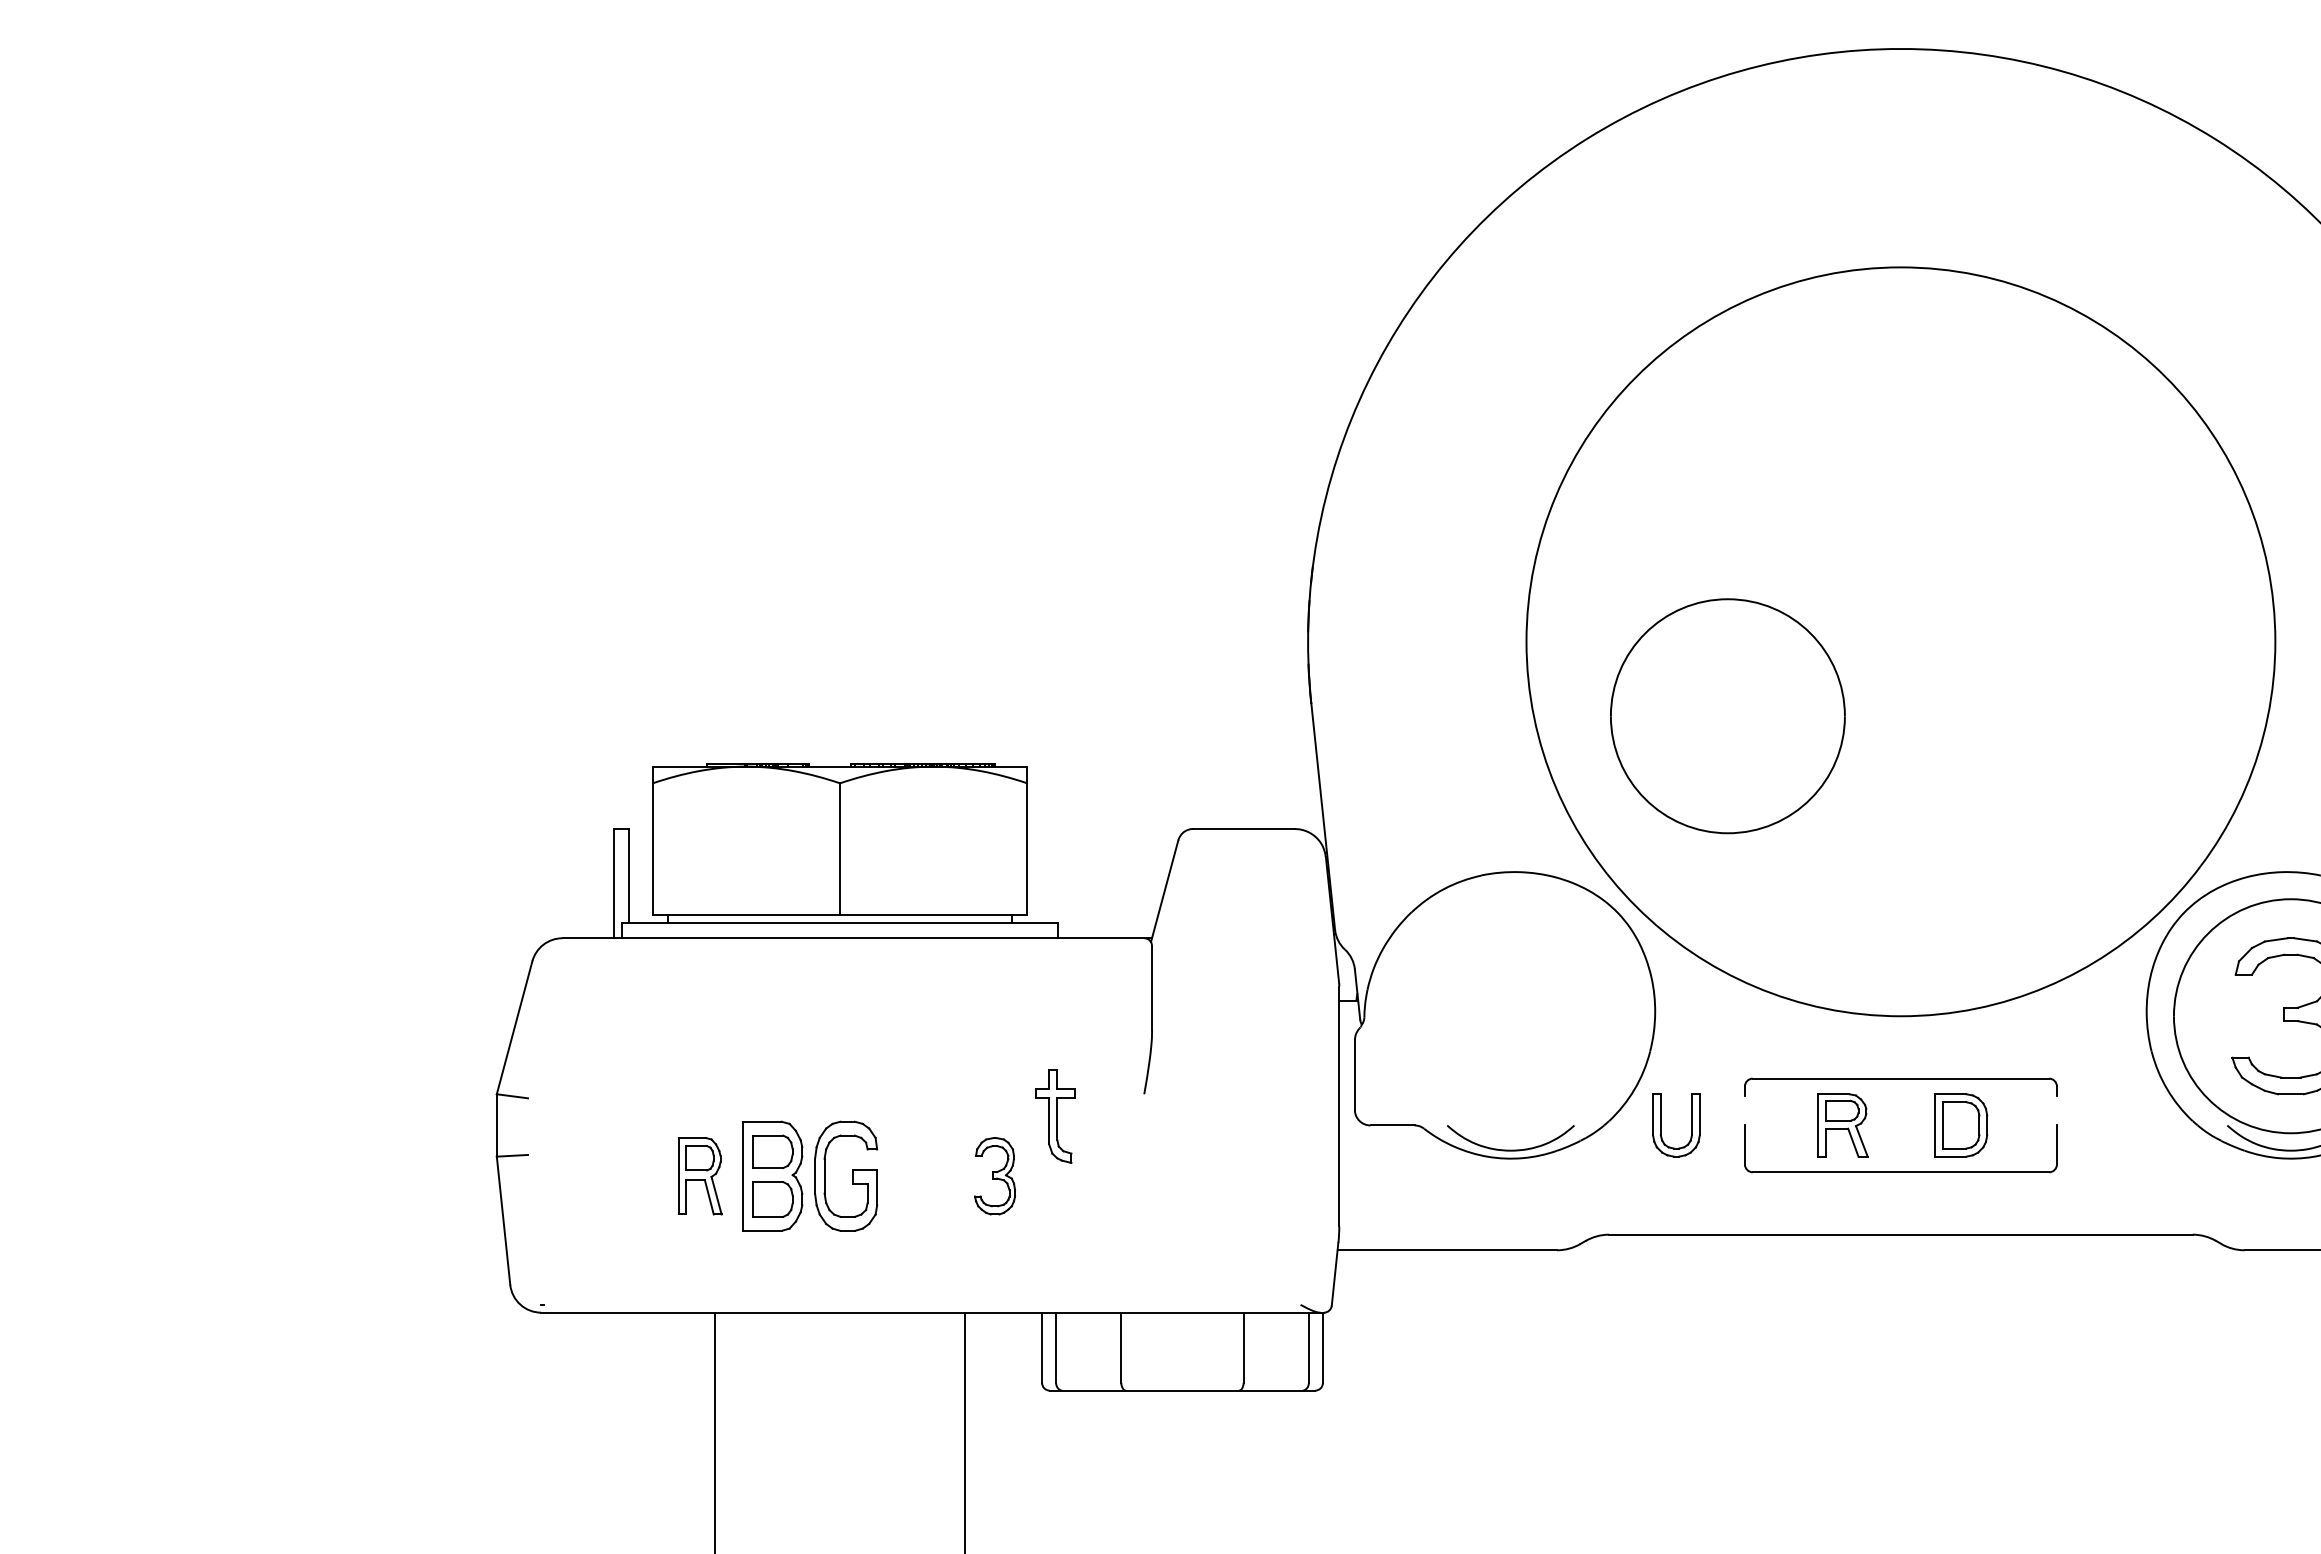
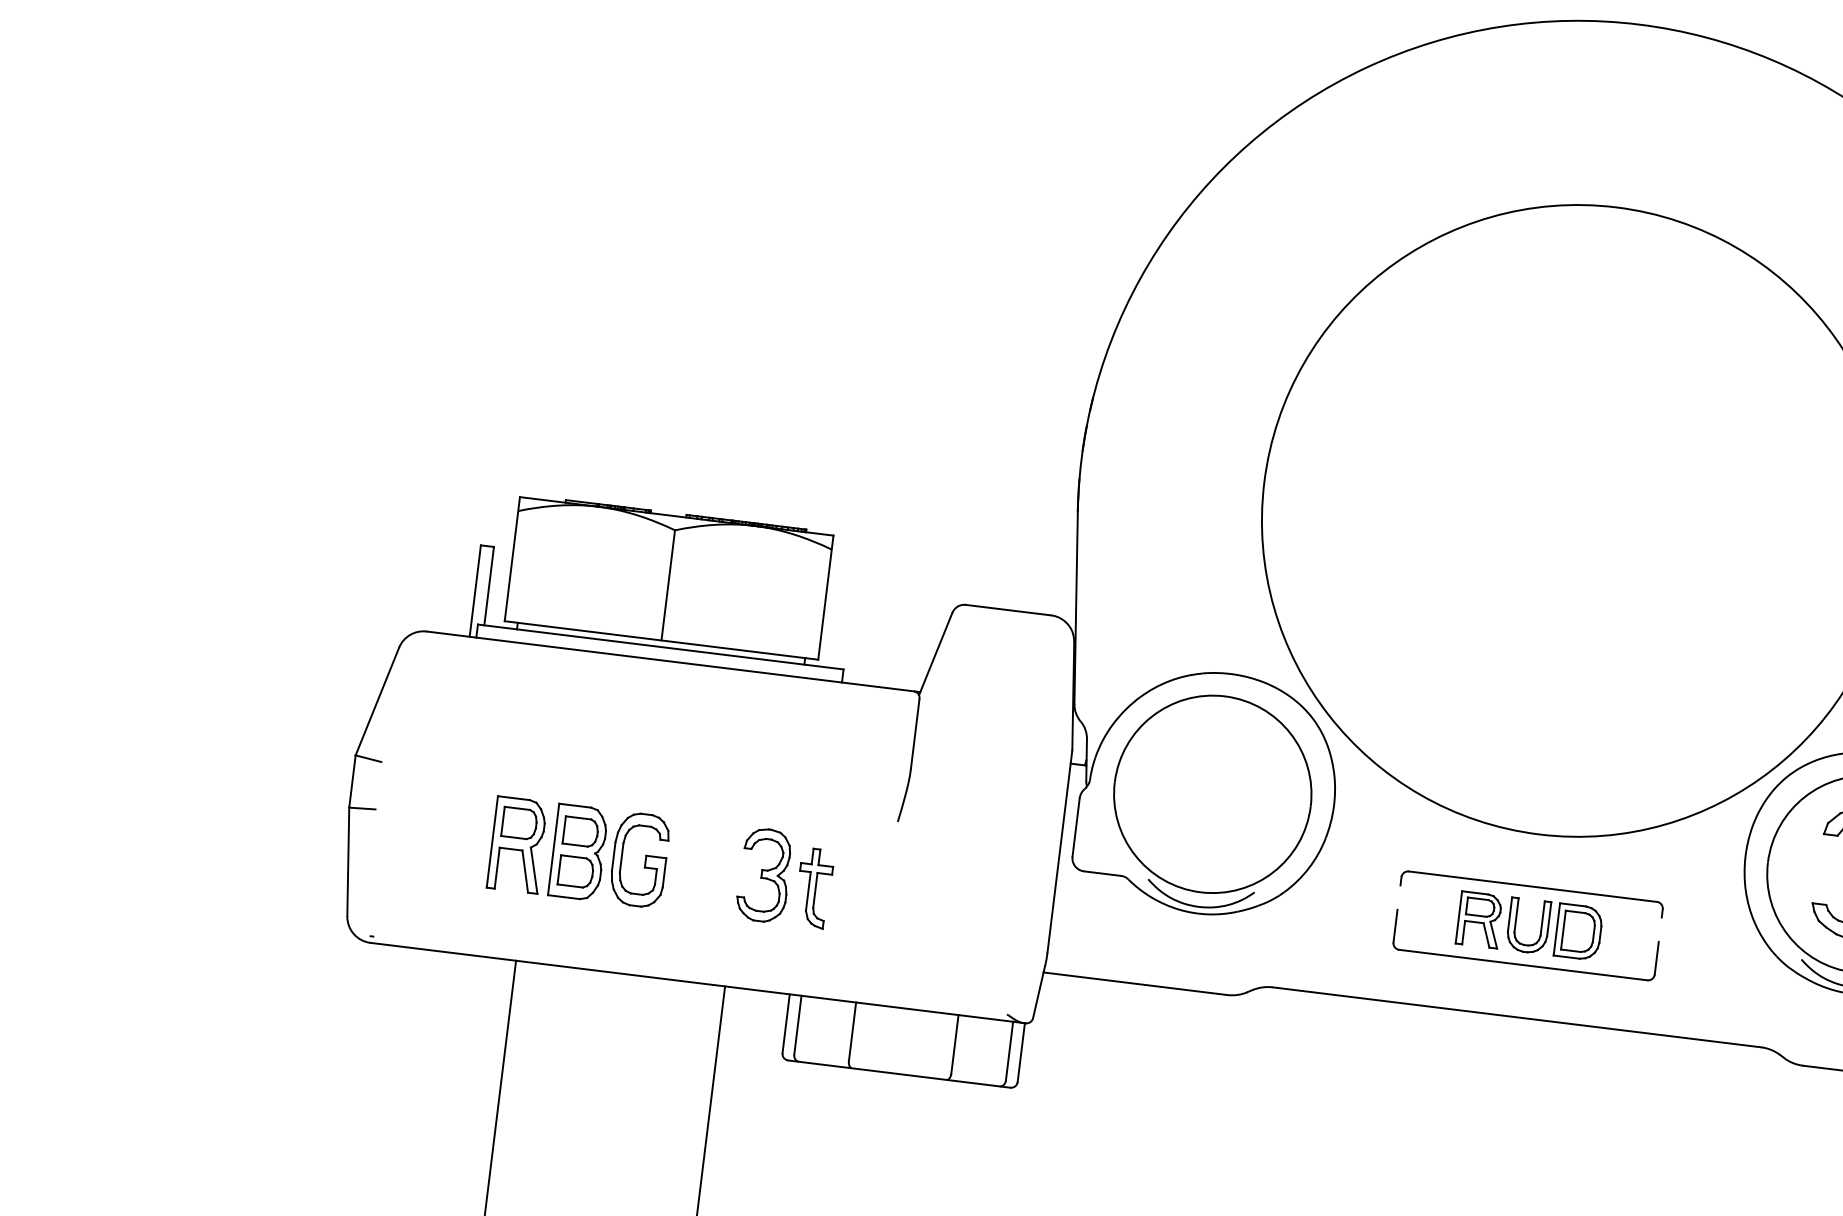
part: (1727, 716) -> (1212, 794), moved
part: (1055, 1116) -> (814, 888), moved
part: (1661, 1125) -> (1516, 924), moved
part: (700, 1175) -> (517, 844), size x1.43
part: (994, 1175) -> (764, 874), size x1.43

